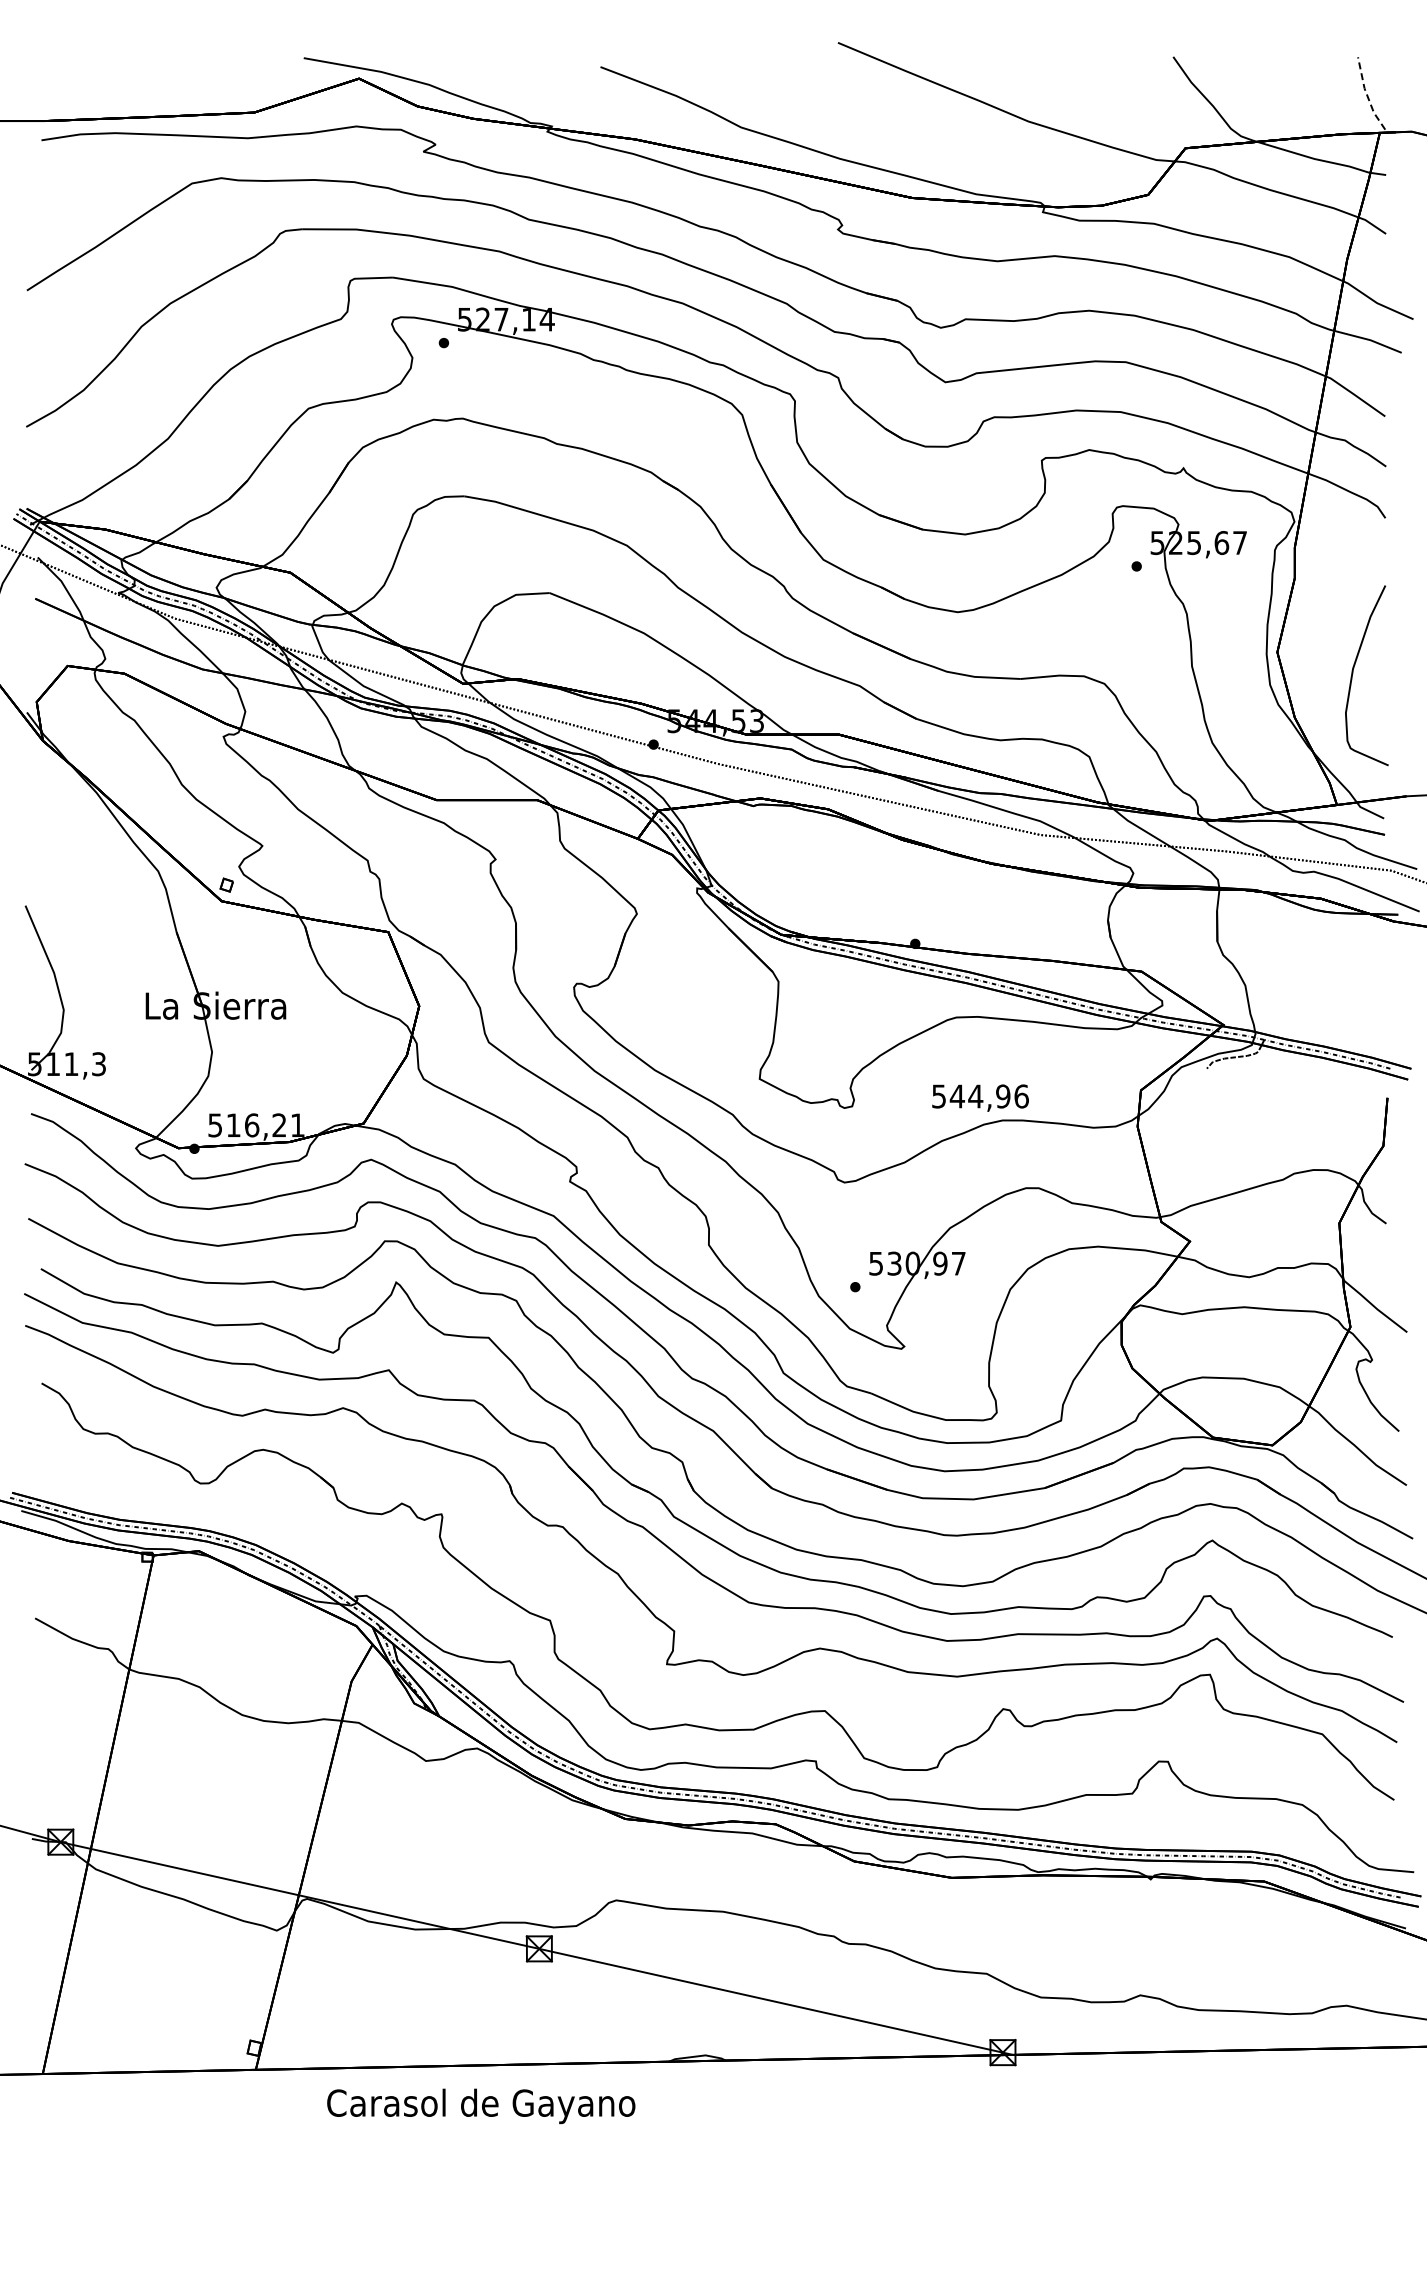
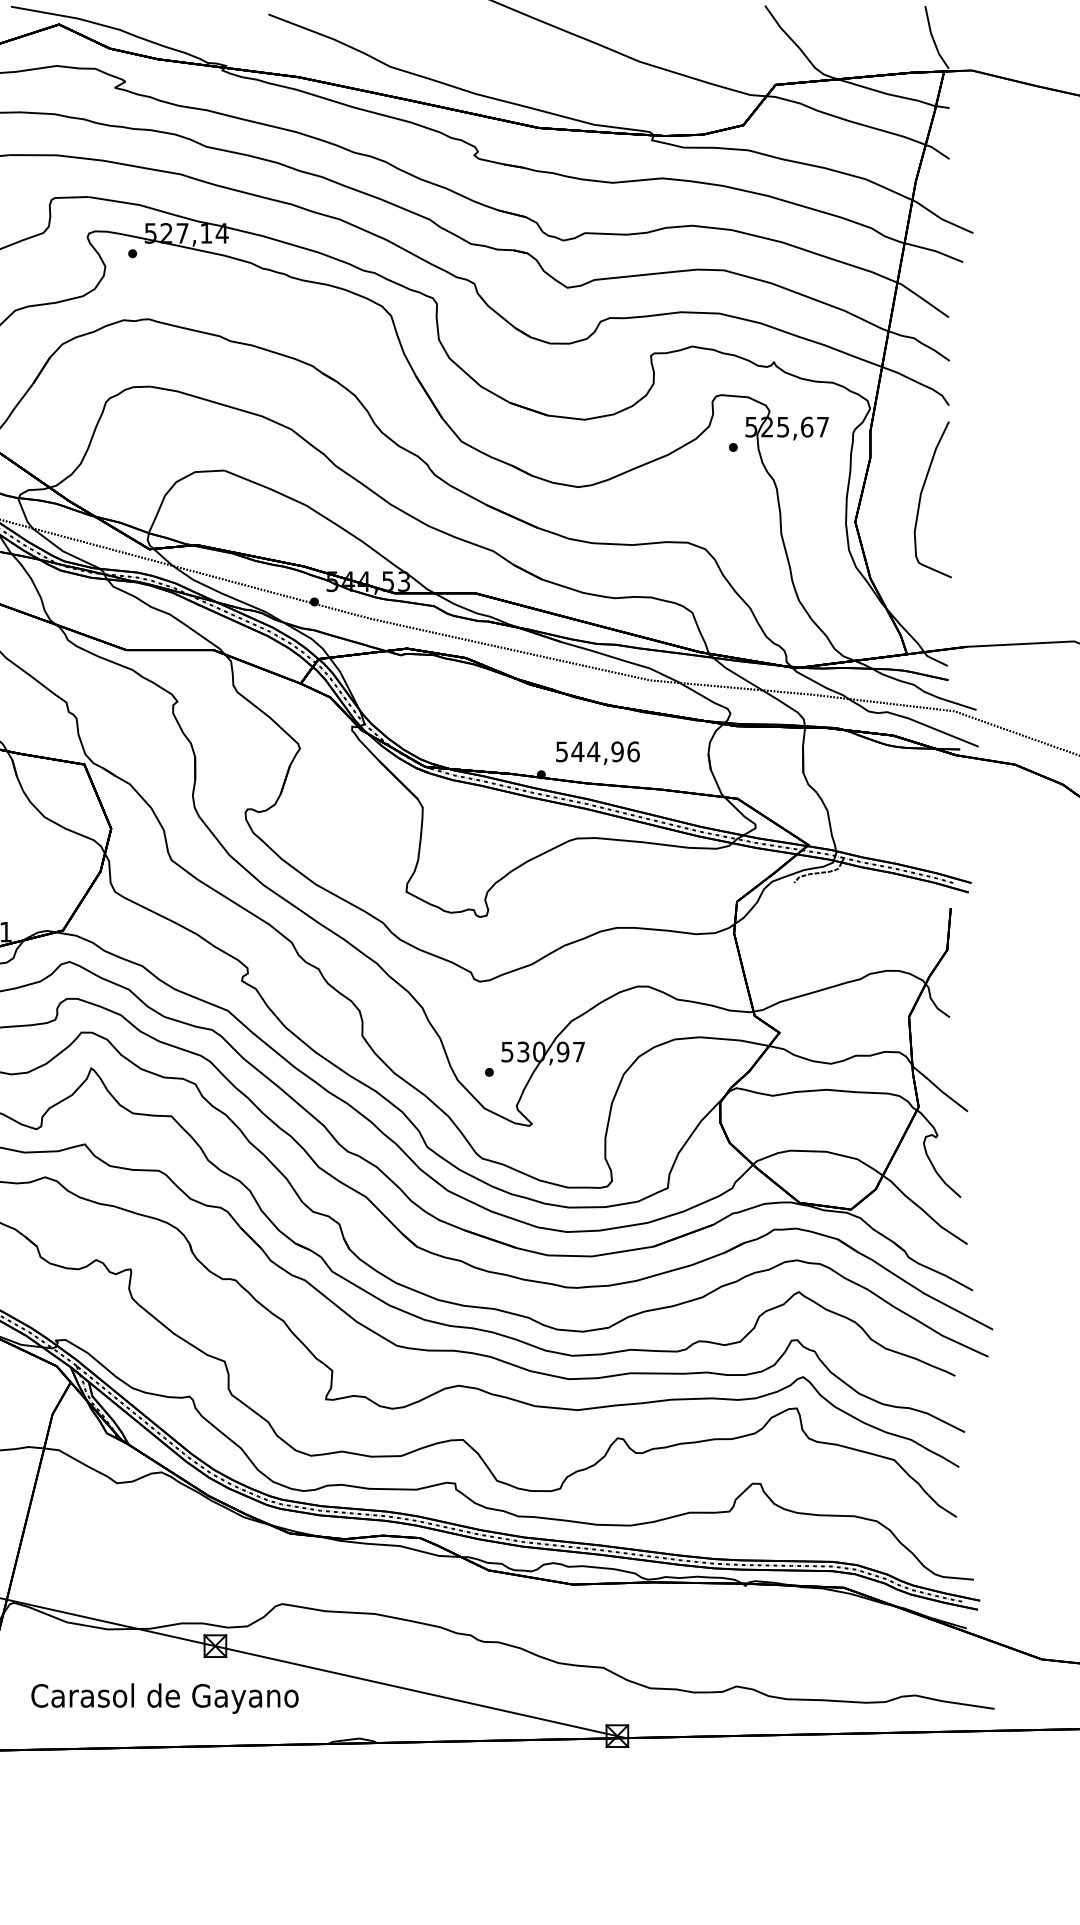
line: (1367, 95) -> (933, 39), dashed -> solid
curve: (1353, 673) -> (921, 497), moved
text: (980, 1097) -> (597, 752), moved
text: (481, 2106) -> (165, 1698), moved

